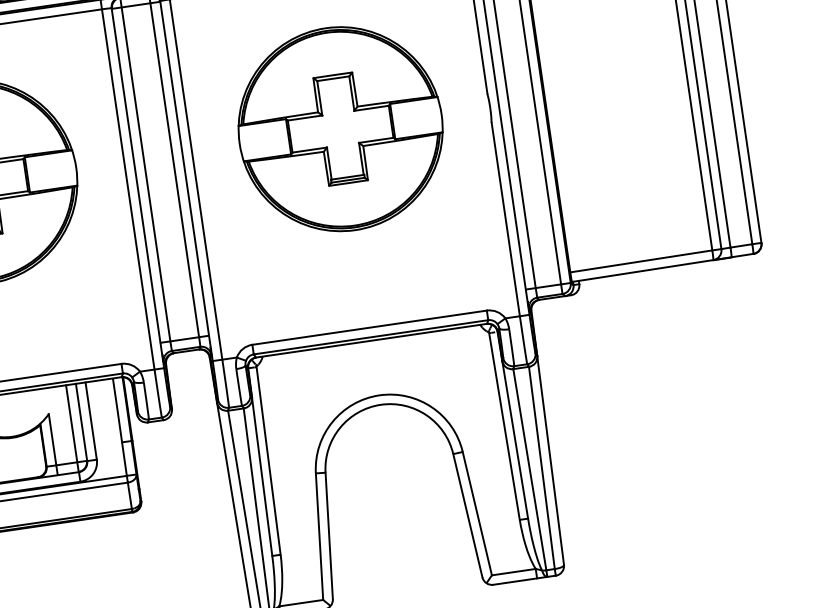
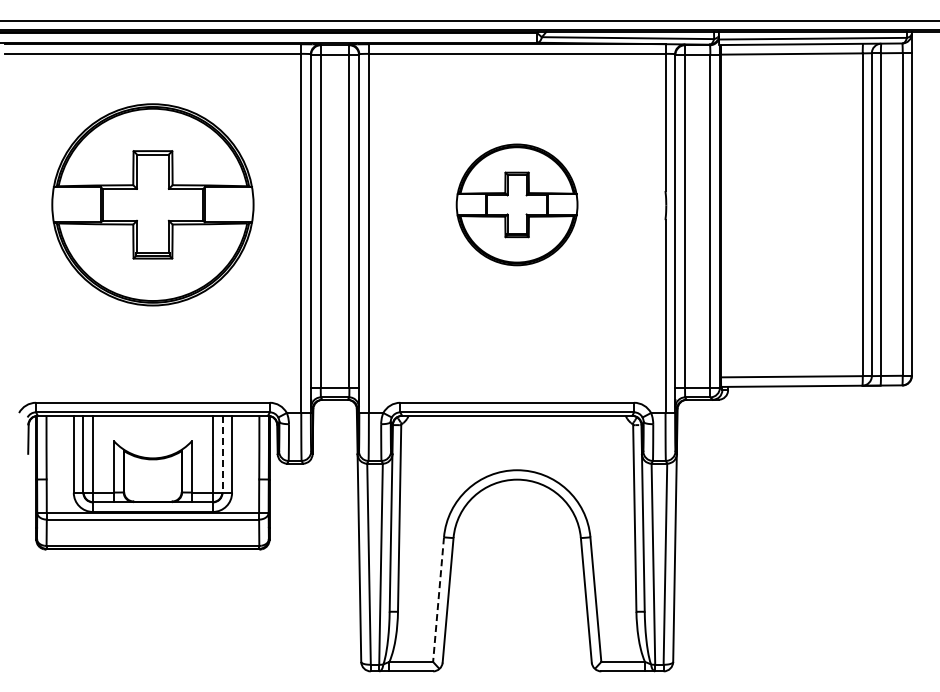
part: (339, 128) -> (516, 204), size x0.6
line: (81, 422) -> (222, 454), solid -> dashed
line: (319, 536) -> (438, 599), solid -> dashed

